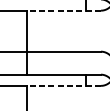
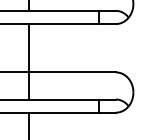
line: (64, 11) -> (72, 24), dashed -> solid
line: (64, 85) -> (72, 112), dashed -> solid

